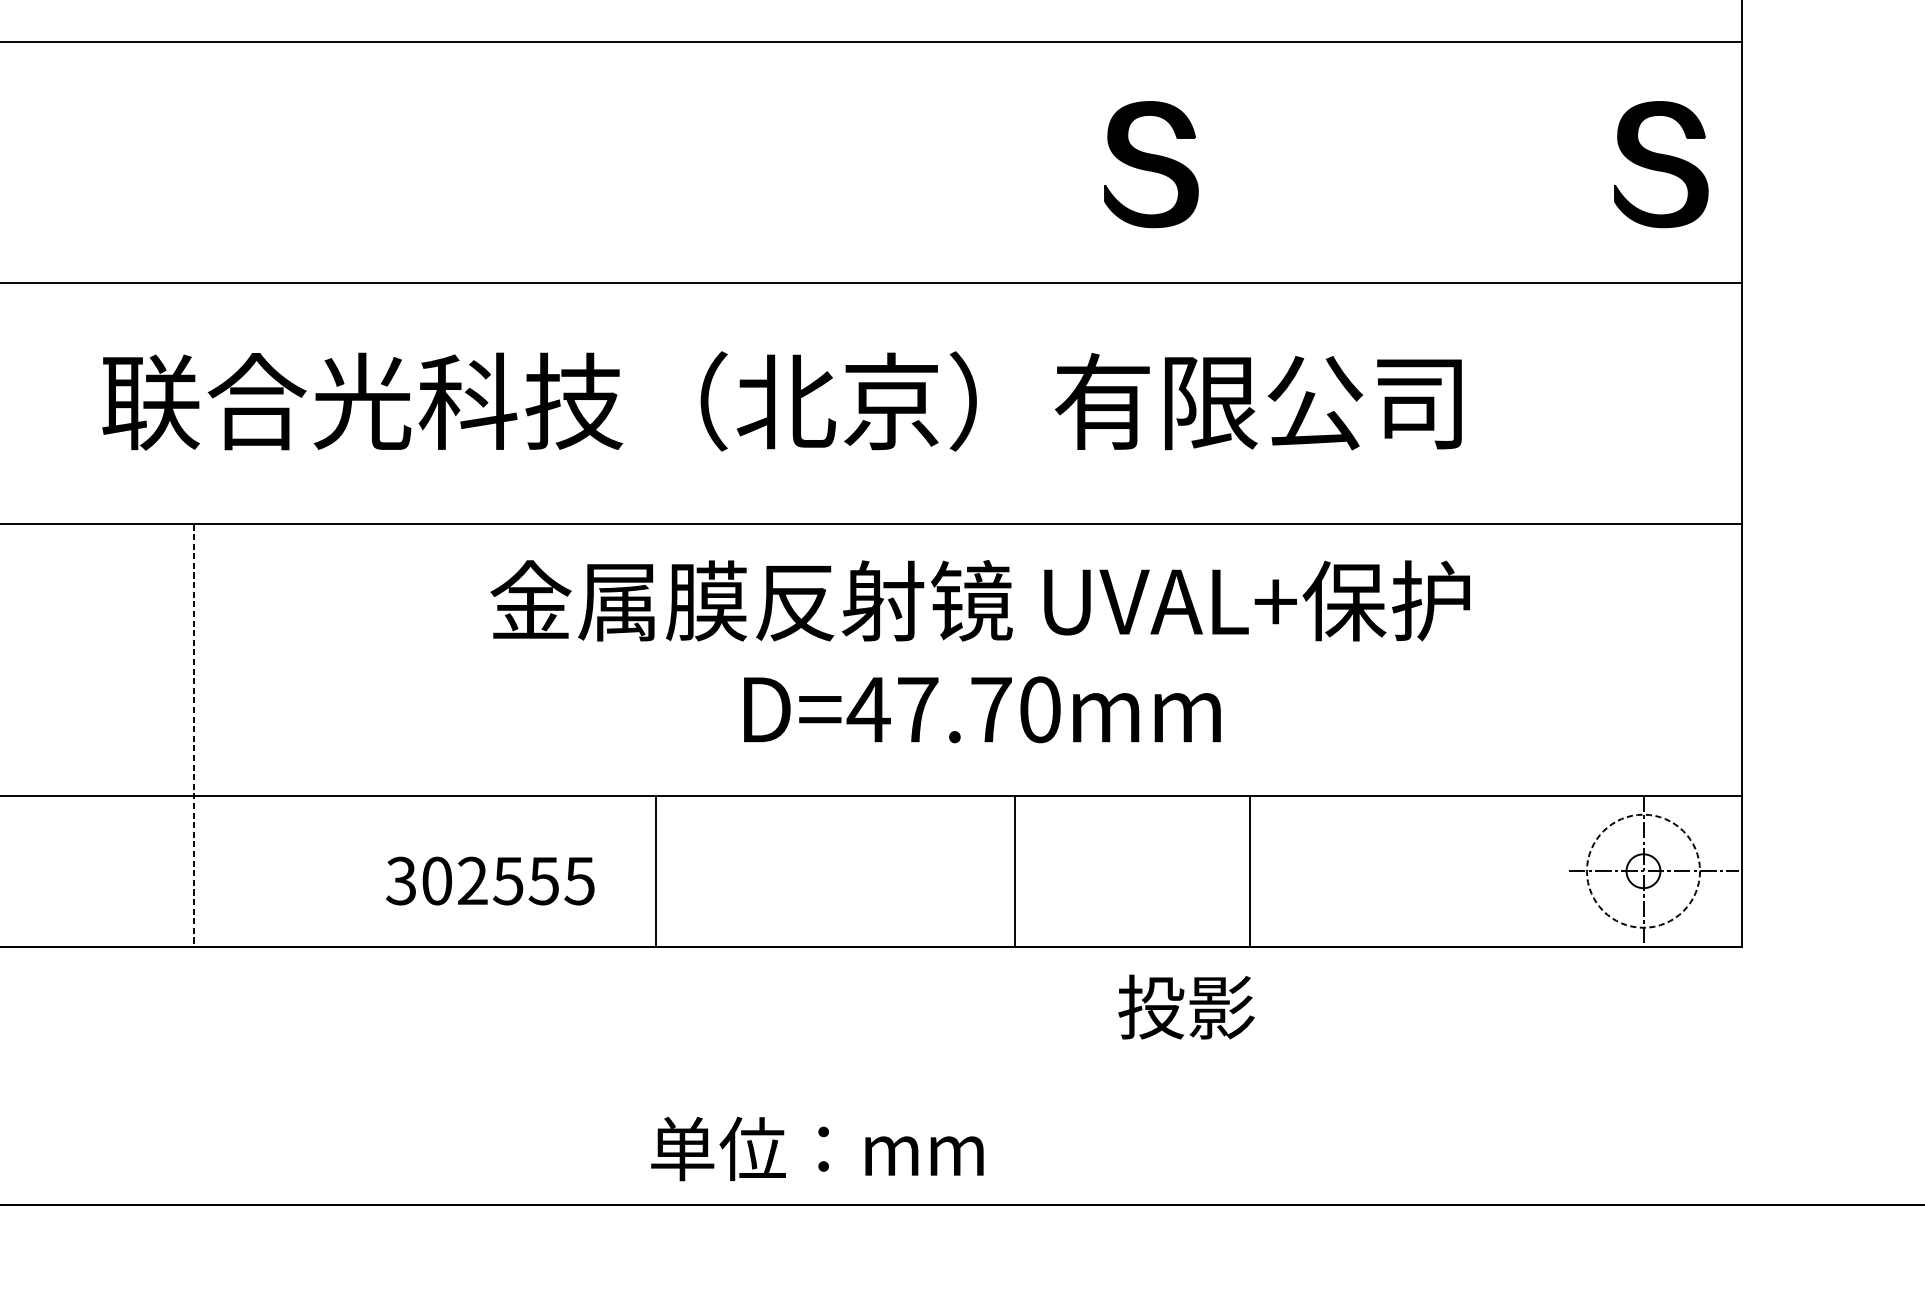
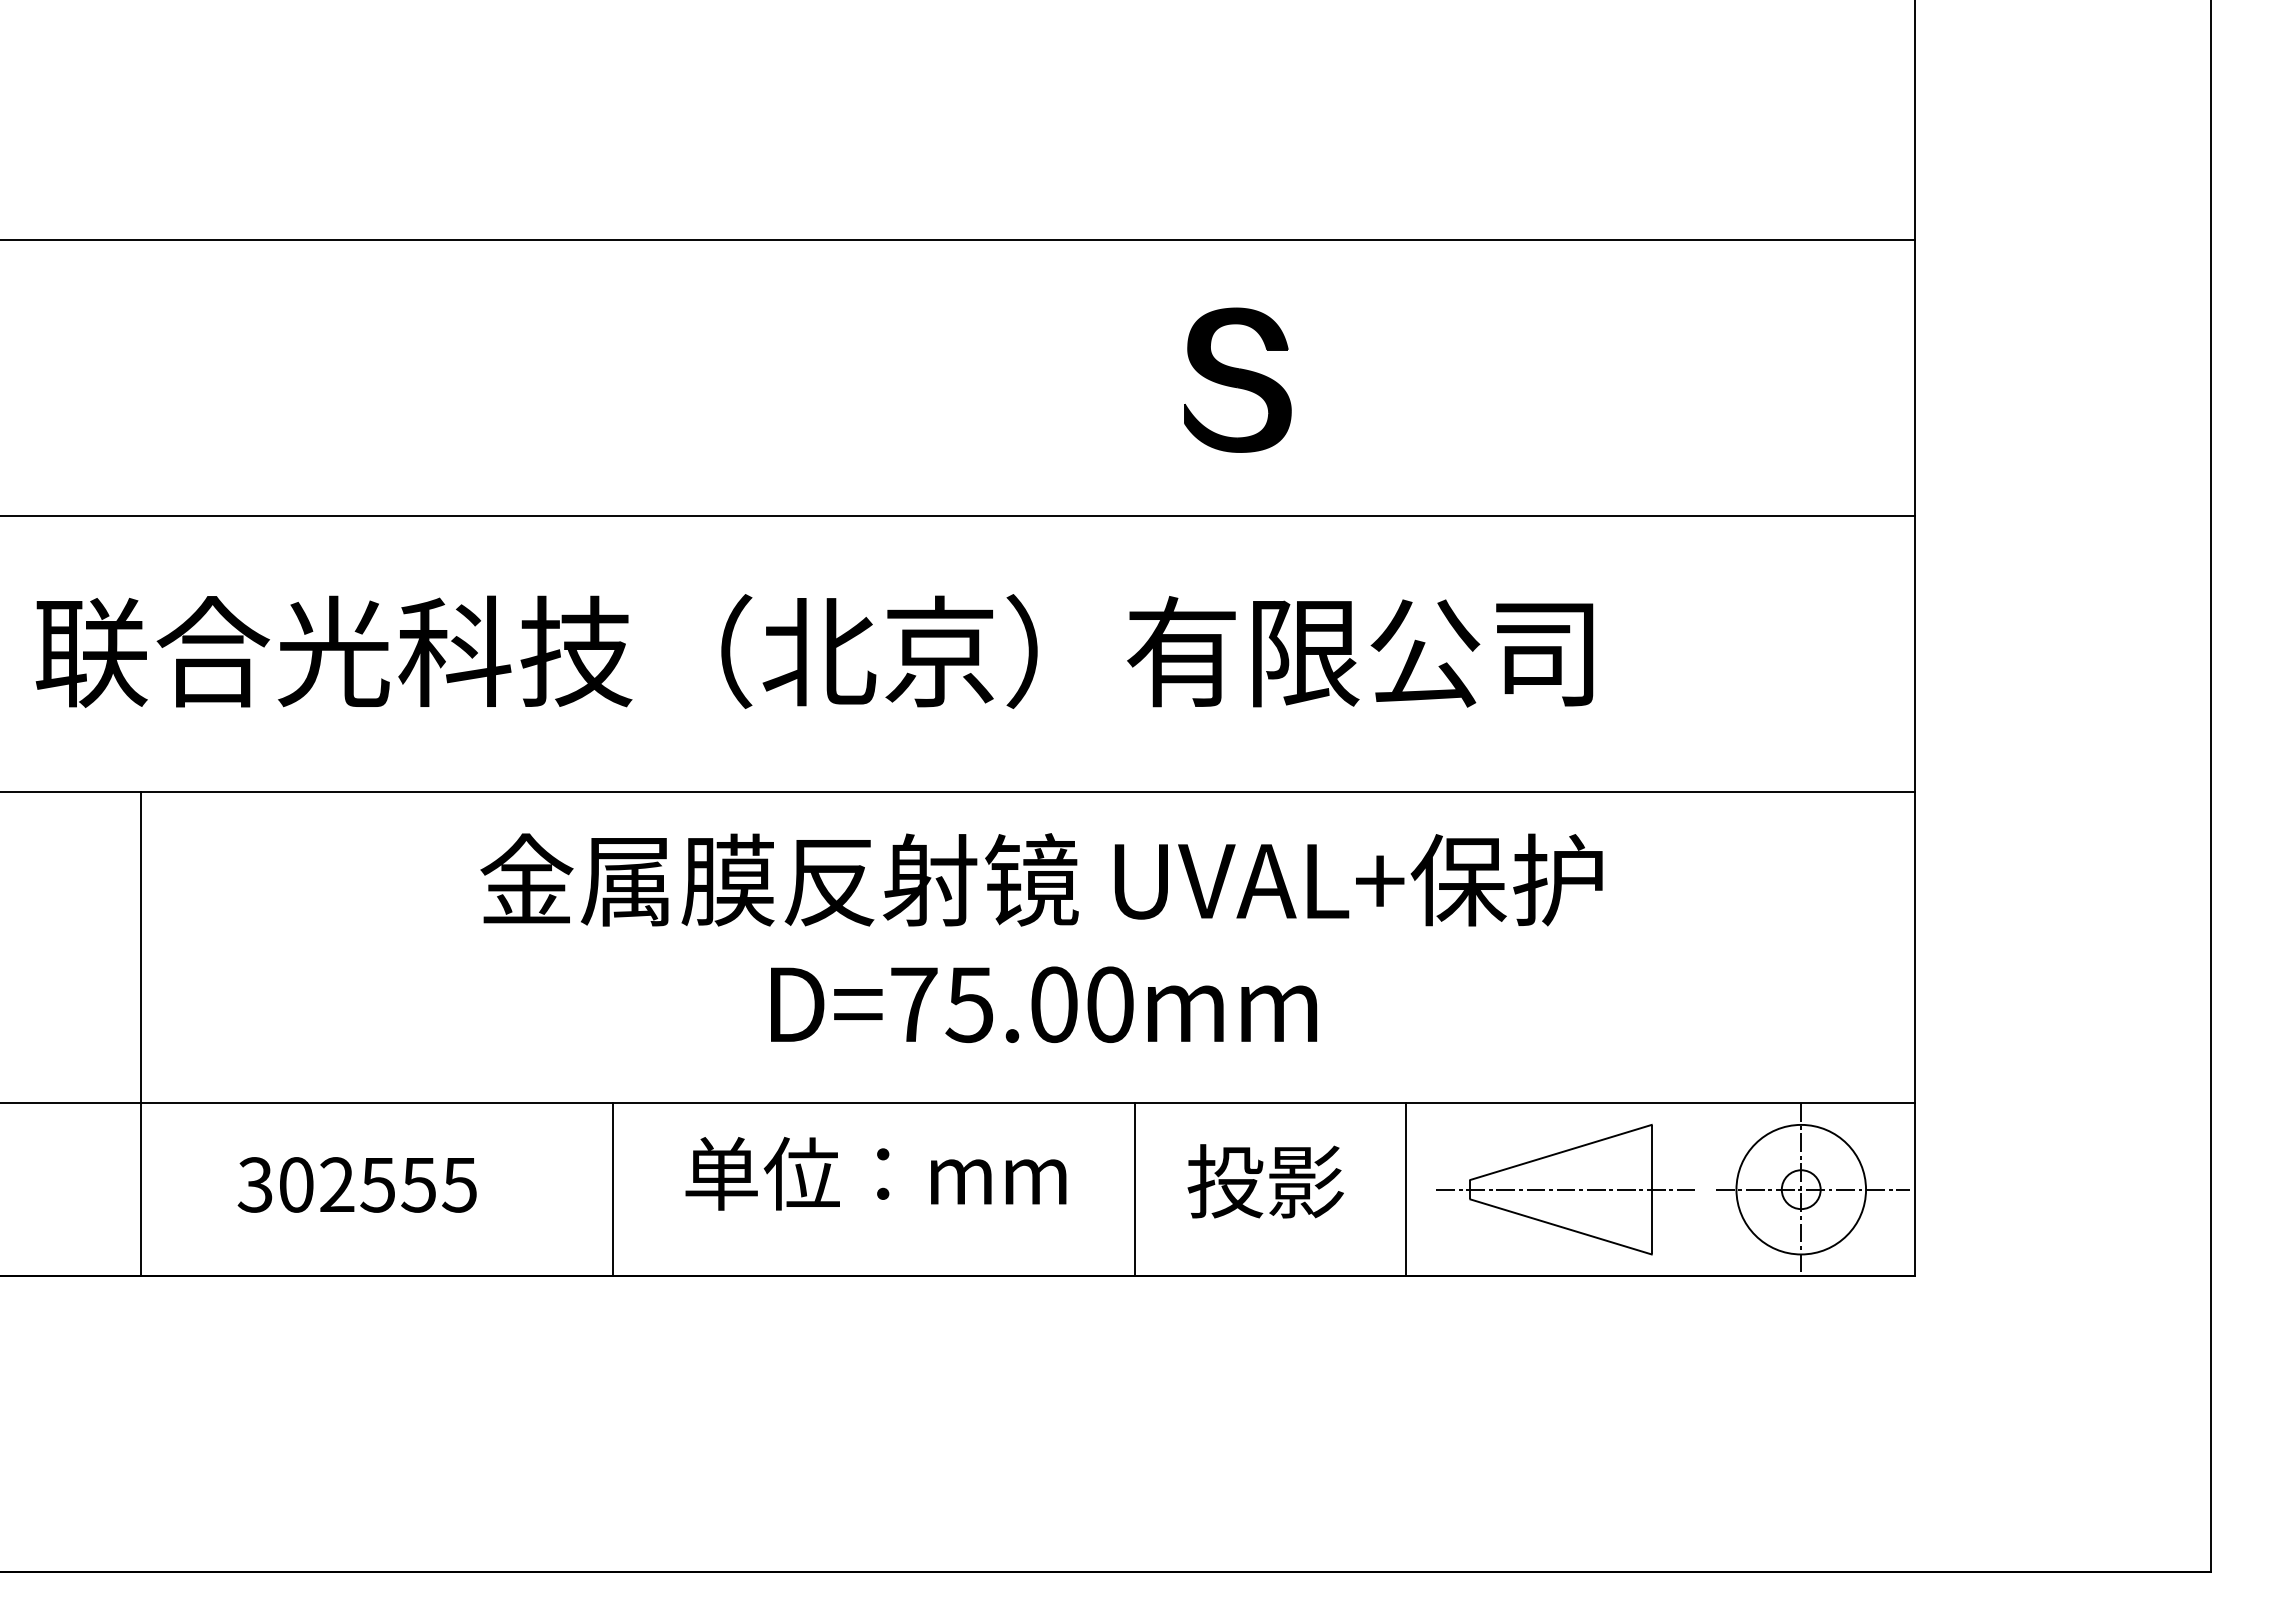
part: (1661, 163) -> (1821, 379), removed
text: (928, 709) -> (982, 1004), D=47.70mm -> D=75.00mm
line: (193, 735) -> (140, 1034), dashed -> solid
line: (656, 871) -> (613, 1189), moved
line: (1015, 871) -> (1135, 1189), moved
line: (1249, 871) -> (1405, 1189), moved
part: (1437, 871) -> (1565, 1189), added
circle: (1643, 871) -> (1801, 1189), dashed -> solid
text: (489, 880) -> (356, 1184), moved
text: (1186, 1007) -> (1265, 1181), moved
text: (816, 1148) -> (875, 1173), moved

